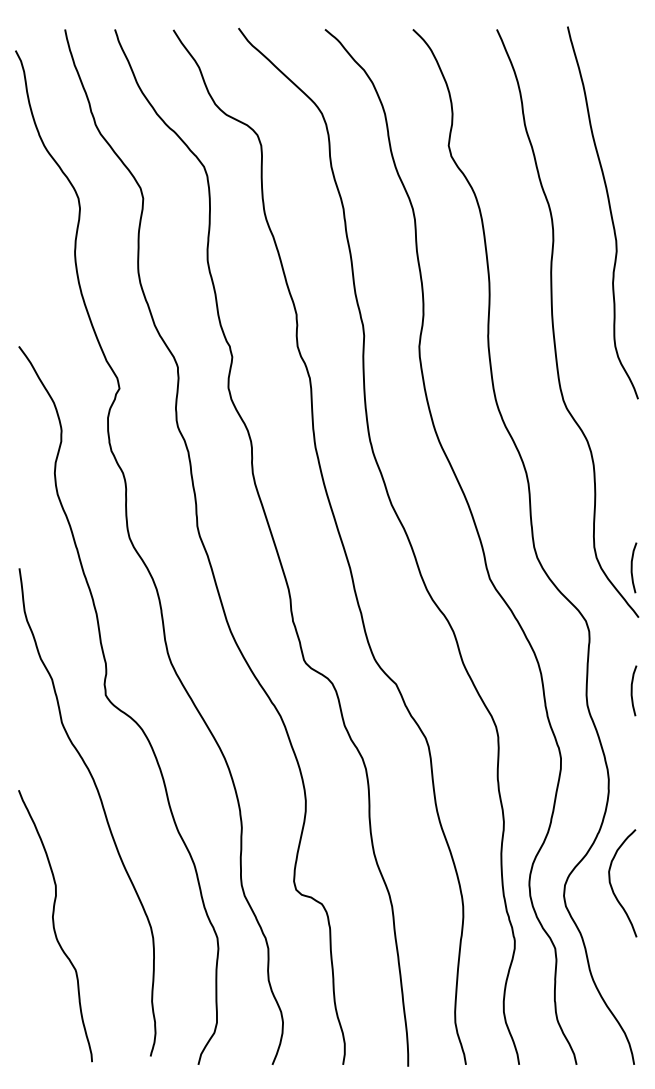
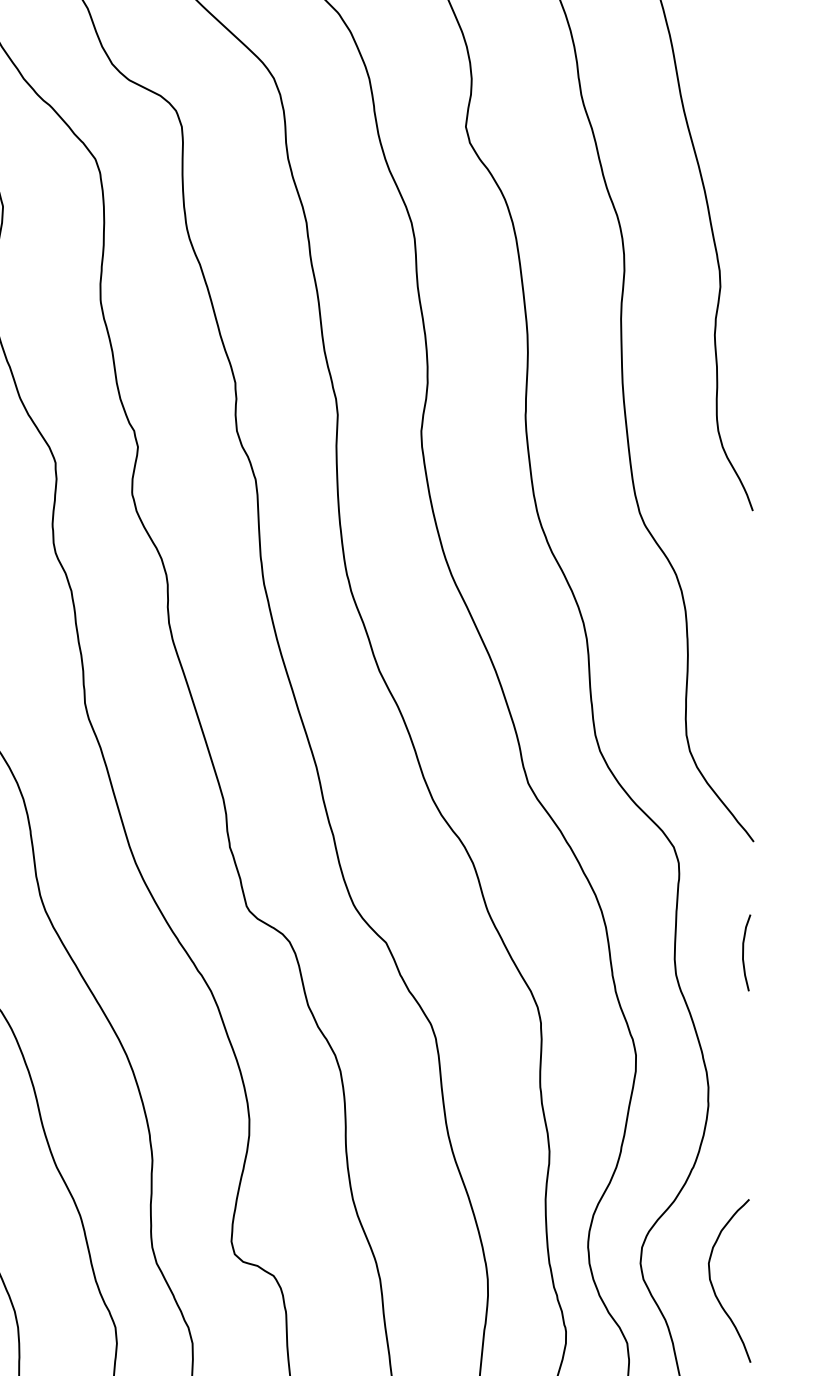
curve: (632, 567) -> (744, 765), removed
curve: (612, 886) -> (714, 1285), moved

